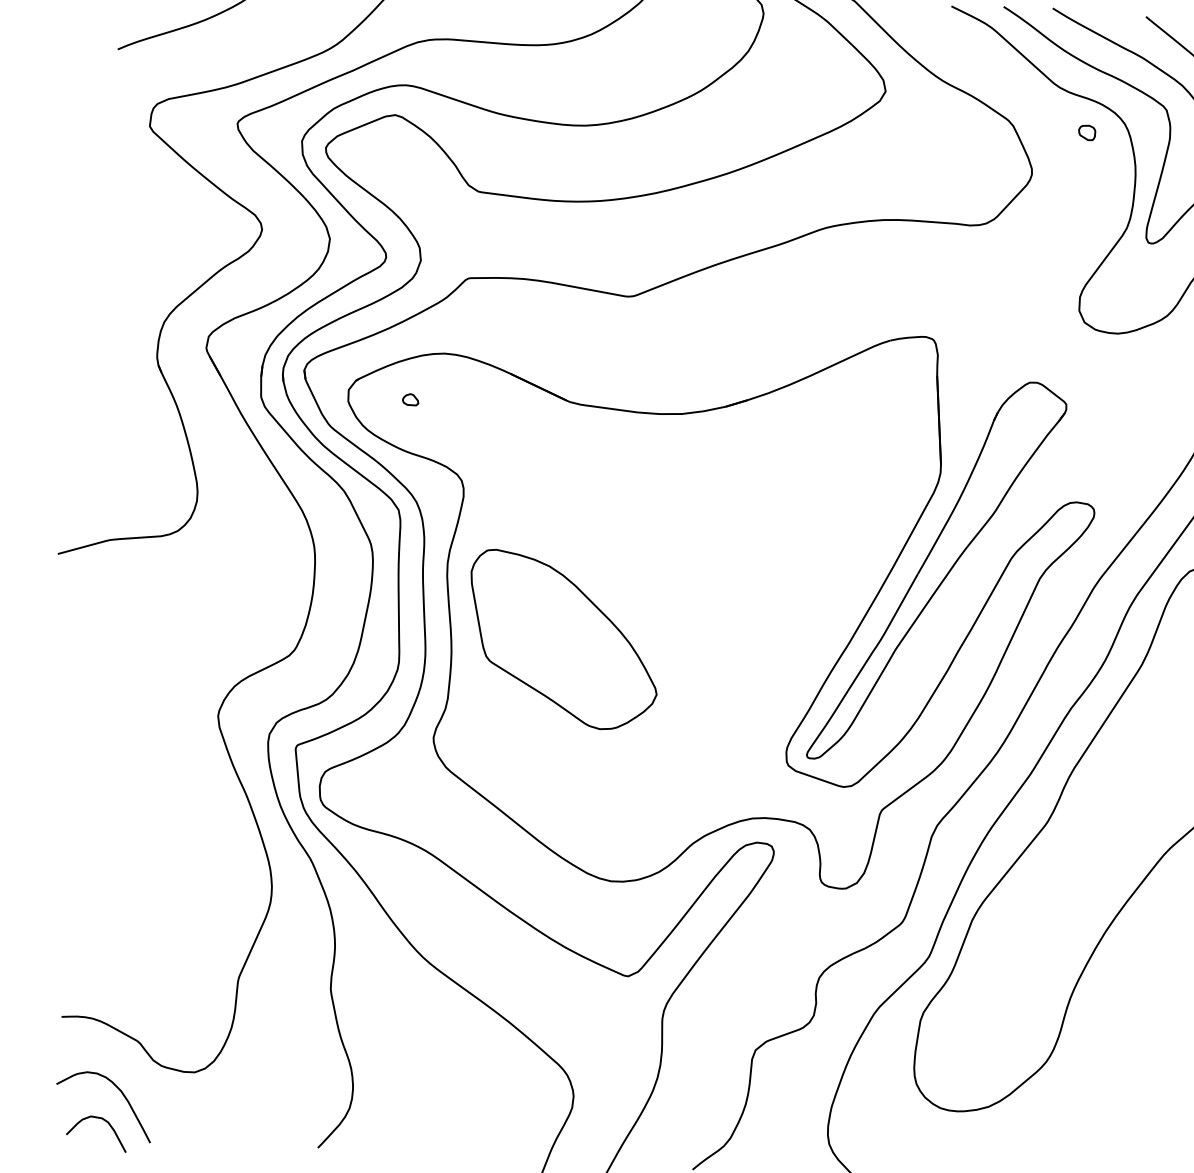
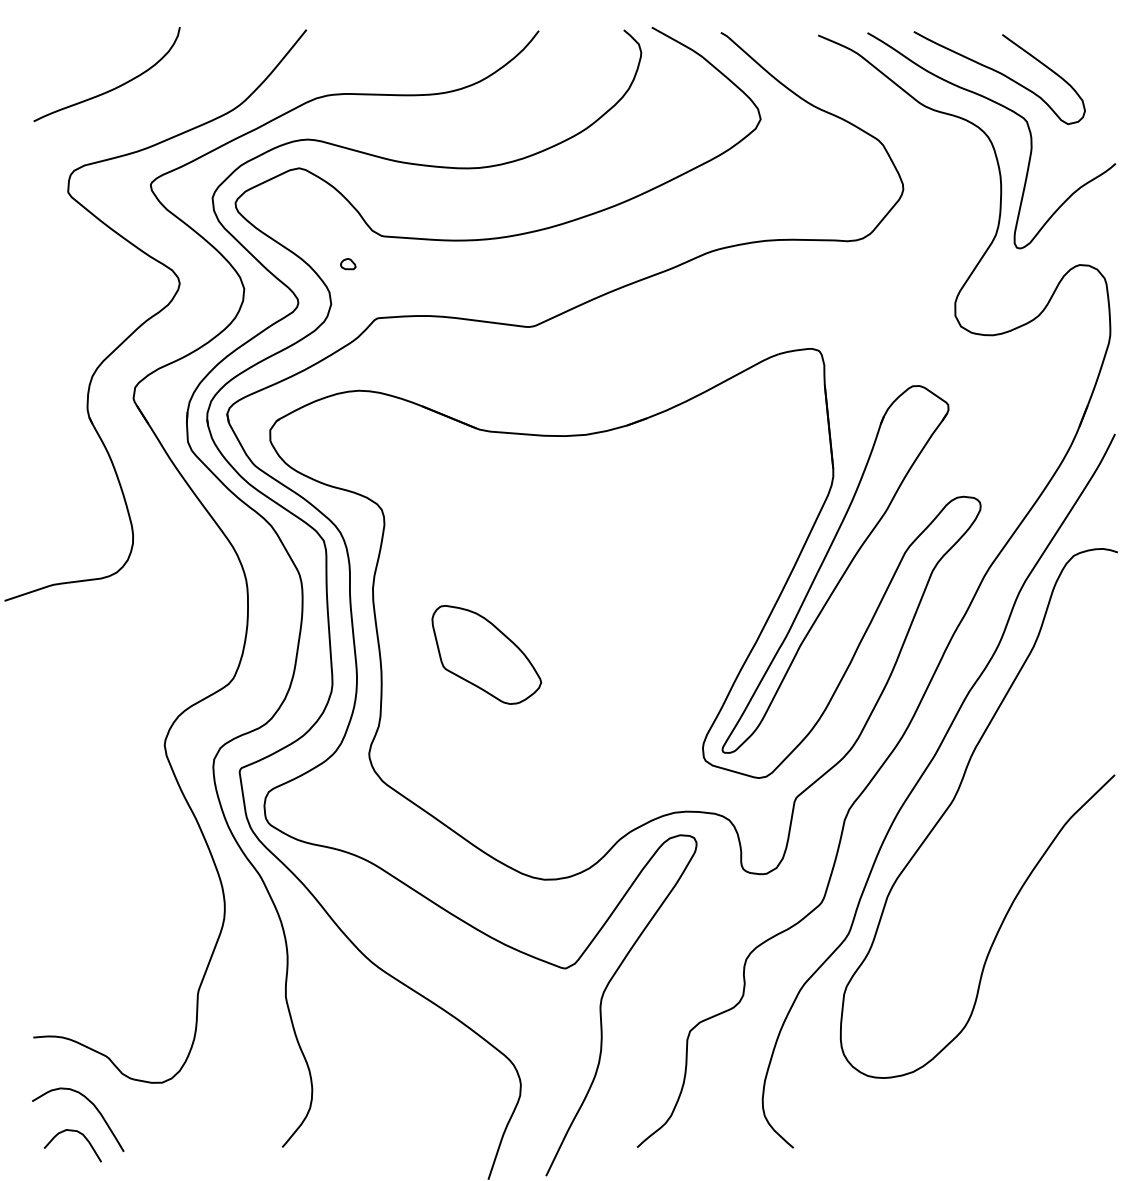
part: (1086, 132) -> (952, 147), removed
part: (410, 400) -> (348, 264), moved
part: (563, 639) -> (486, 654), size x0.6

